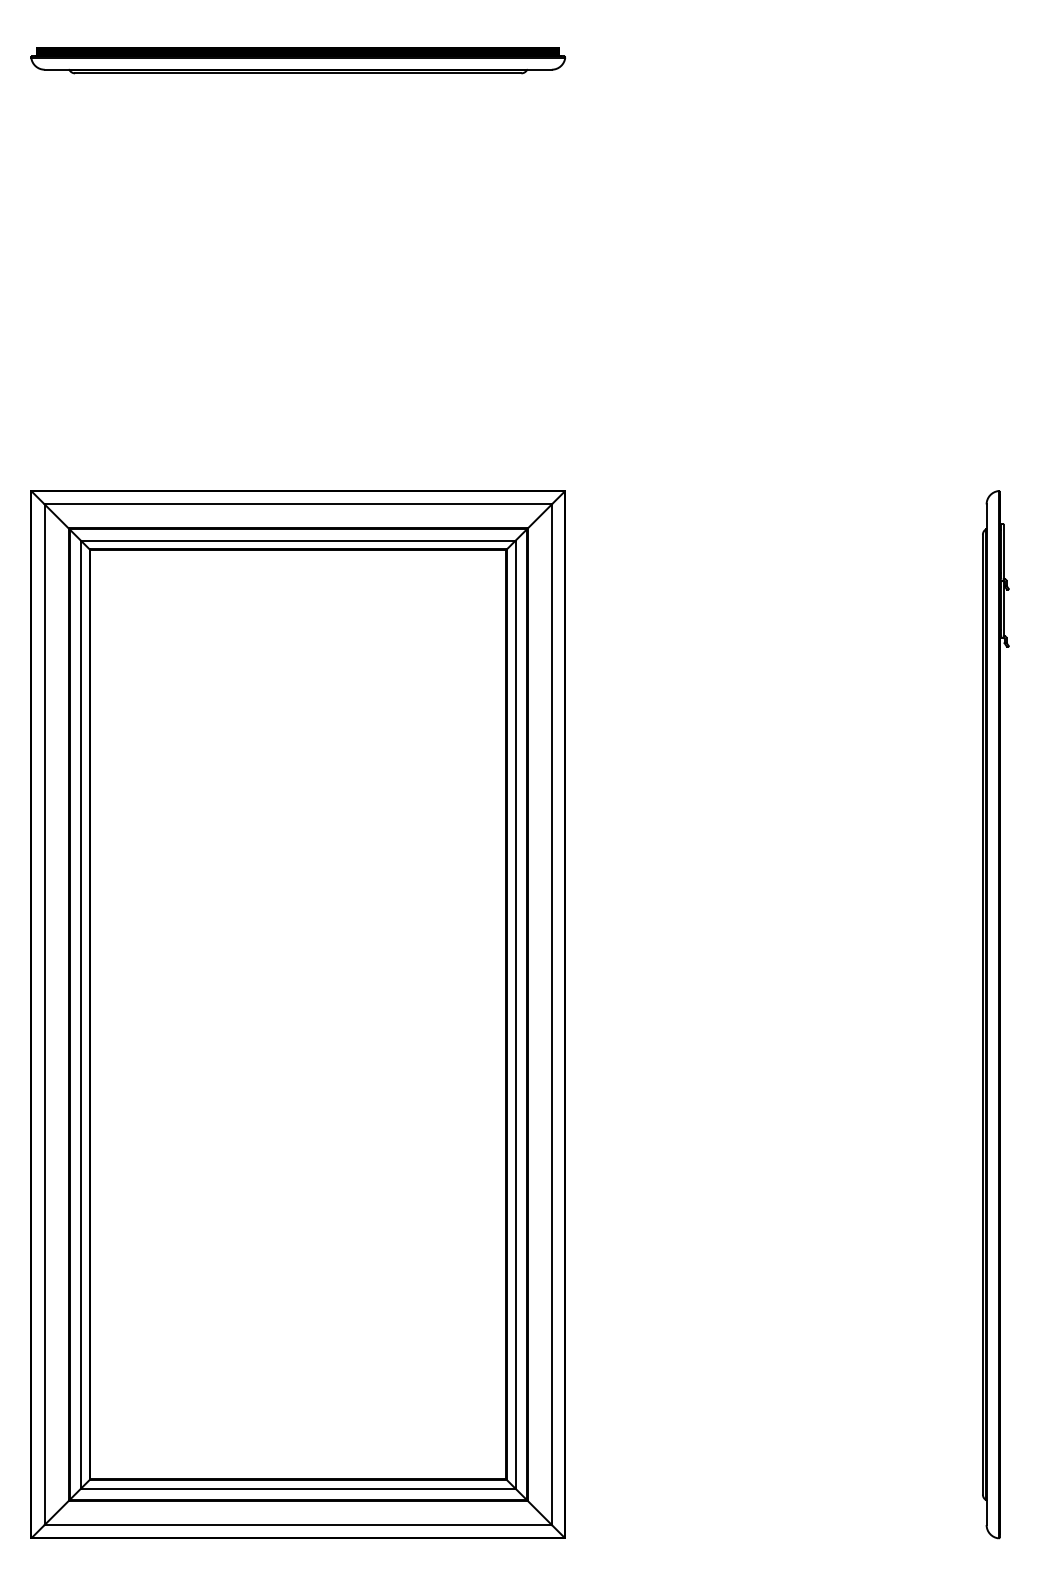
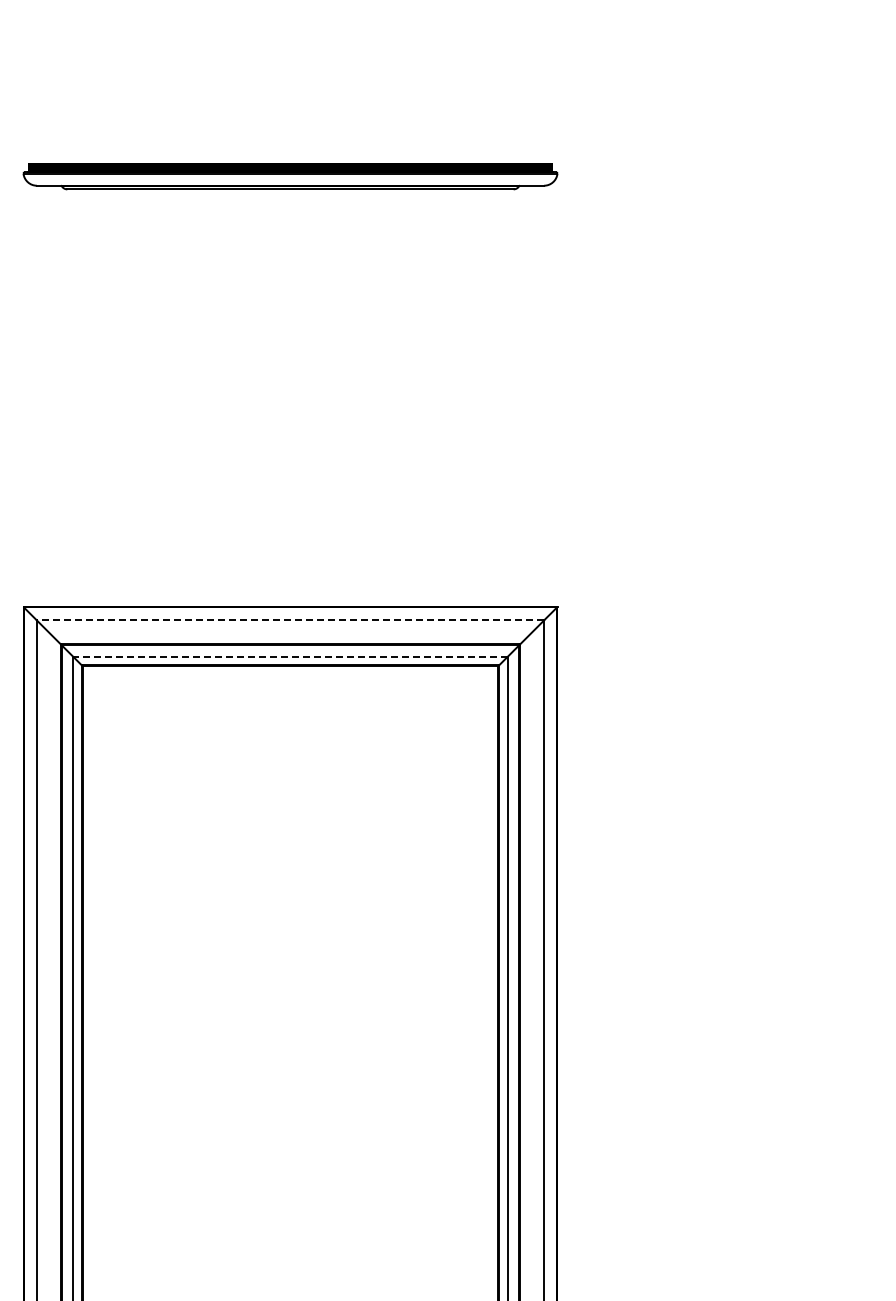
line: (298, 504) -> (290, 620), solid -> dashed
line: (297, 540) -> (289, 656), solid -> dashed

